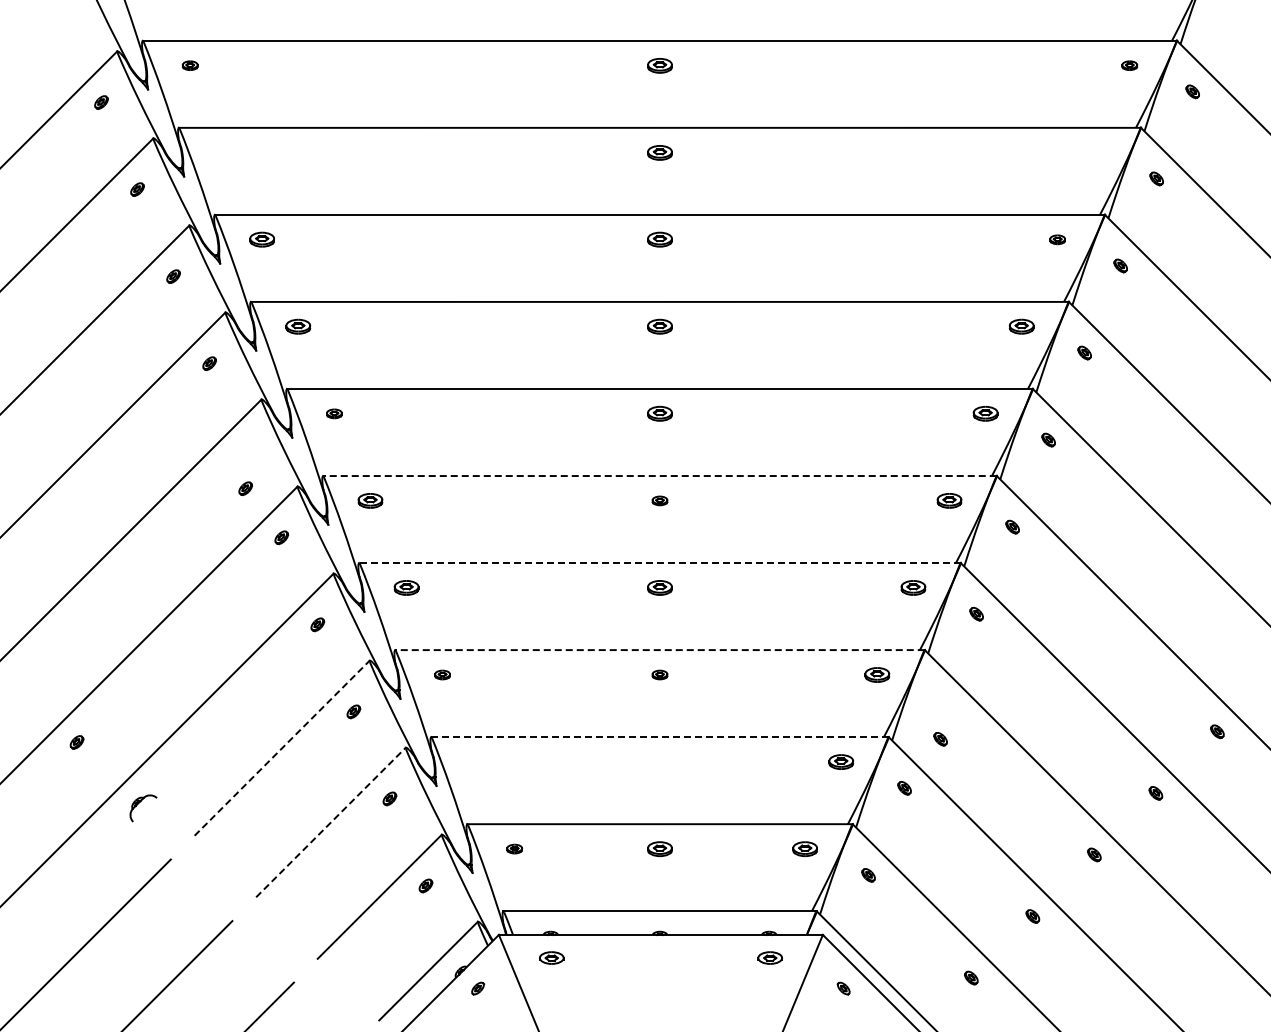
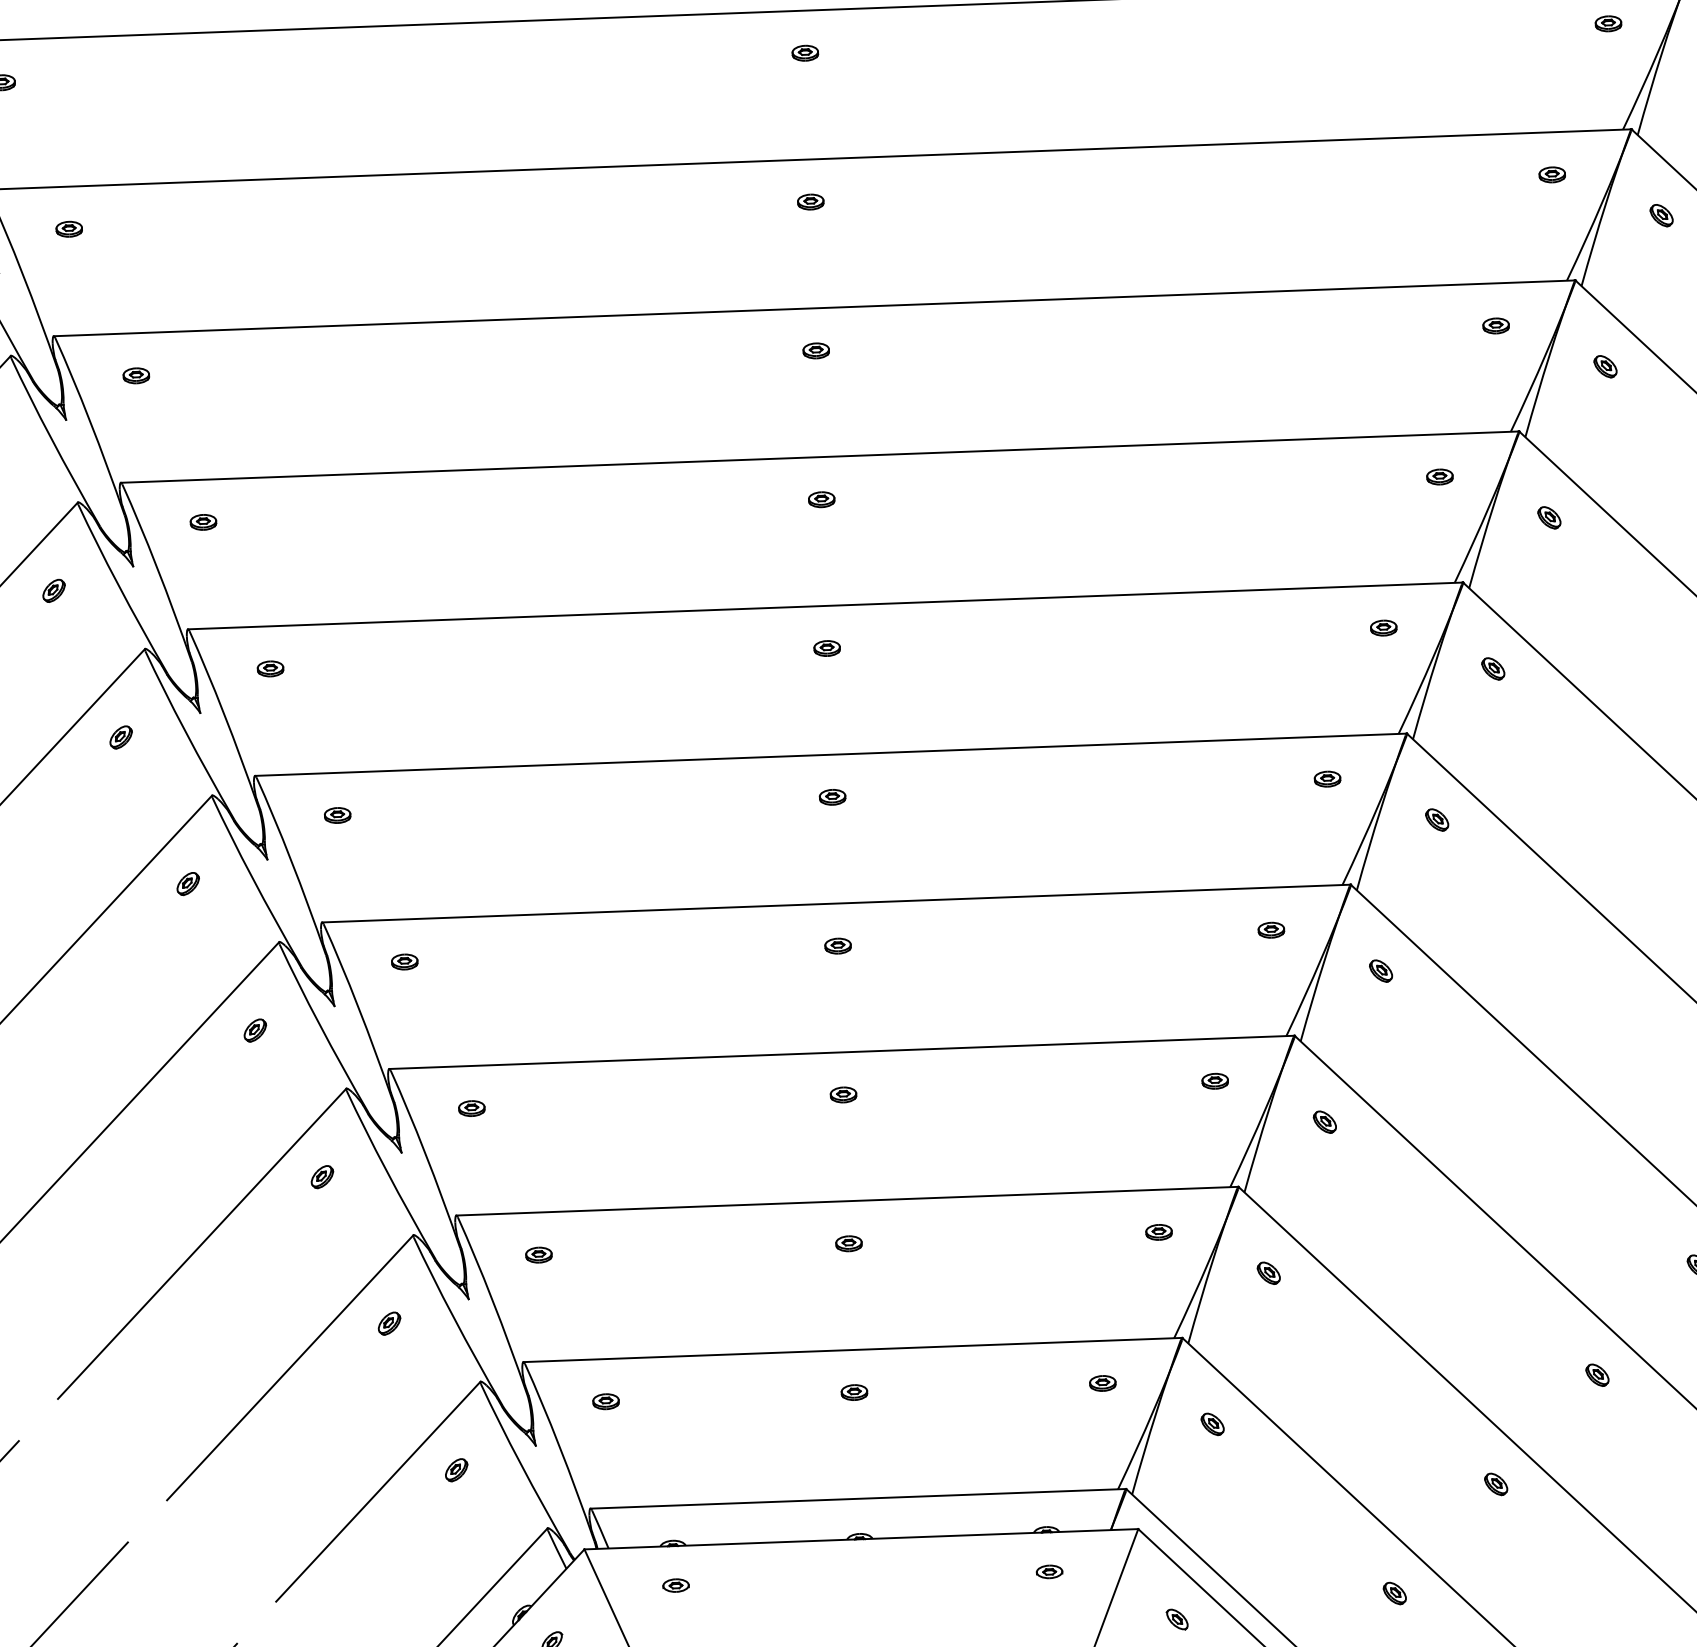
part: (659, 65) -> (804, 52), size x0.62
part: (226, 152) -> (69, 228), added
part: (659, 152) -> (809, 201), size x0.62
part: (1093, 152) -> (1551, 174), added
part: (262, 239) -> (136, 375), size x0.62
part: (659, 239) -> (815, 350), size x0.62
part: (298, 326) -> (203, 521), size x0.62
part: (659, 326) -> (820, 499), size x0.62
part: (1021, 326) -> (1439, 476), size x0.62
part: (659, 413) -> (826, 647), size x0.62
part: (985, 413) -> (1383, 627), size x0.62
line: (659, 476) -> (830, 755), dashed -> solid
part: (245, 488) -> (120, 737), moved
part: (370, 500) -> (337, 814), size x0.62
part: (949, 500) -> (1327, 778), size x0.62
line: (659, 563) -> (835, 904), dashed -> solid
part: (406, 587) -> (404, 961), size x0.62
part: (659, 587) -> (837, 945), size x0.62
part: (913, 587) -> (1271, 929), size x0.62
line: (659, 650) -> (841, 1053), dashed -> solid
part: (877, 674) -> (1215, 1080), size x0.62
line: (660, 737) -> (848, 1201), dashed -> solid
part: (940, 739) -> (1324, 1122), moved
line: (282, 748) -> (202, 1244), dashed -> solid
part: (478, 761) -> (538, 1254), added
part: (659, 761) -> (848, 1242), added
part: (841, 761) -> (1159, 1231), size x0.62
line: (330, 822) -> (289, 1367), dashed -> solid
part: (659, 848) -> (853, 1391), size x0.62
part: (805, 848) -> (1103, 1382), size x0.62
part: (551, 957) -> (675, 1584), size x0.62
part: (769, 957) -> (1048, 1571), size x0.62

